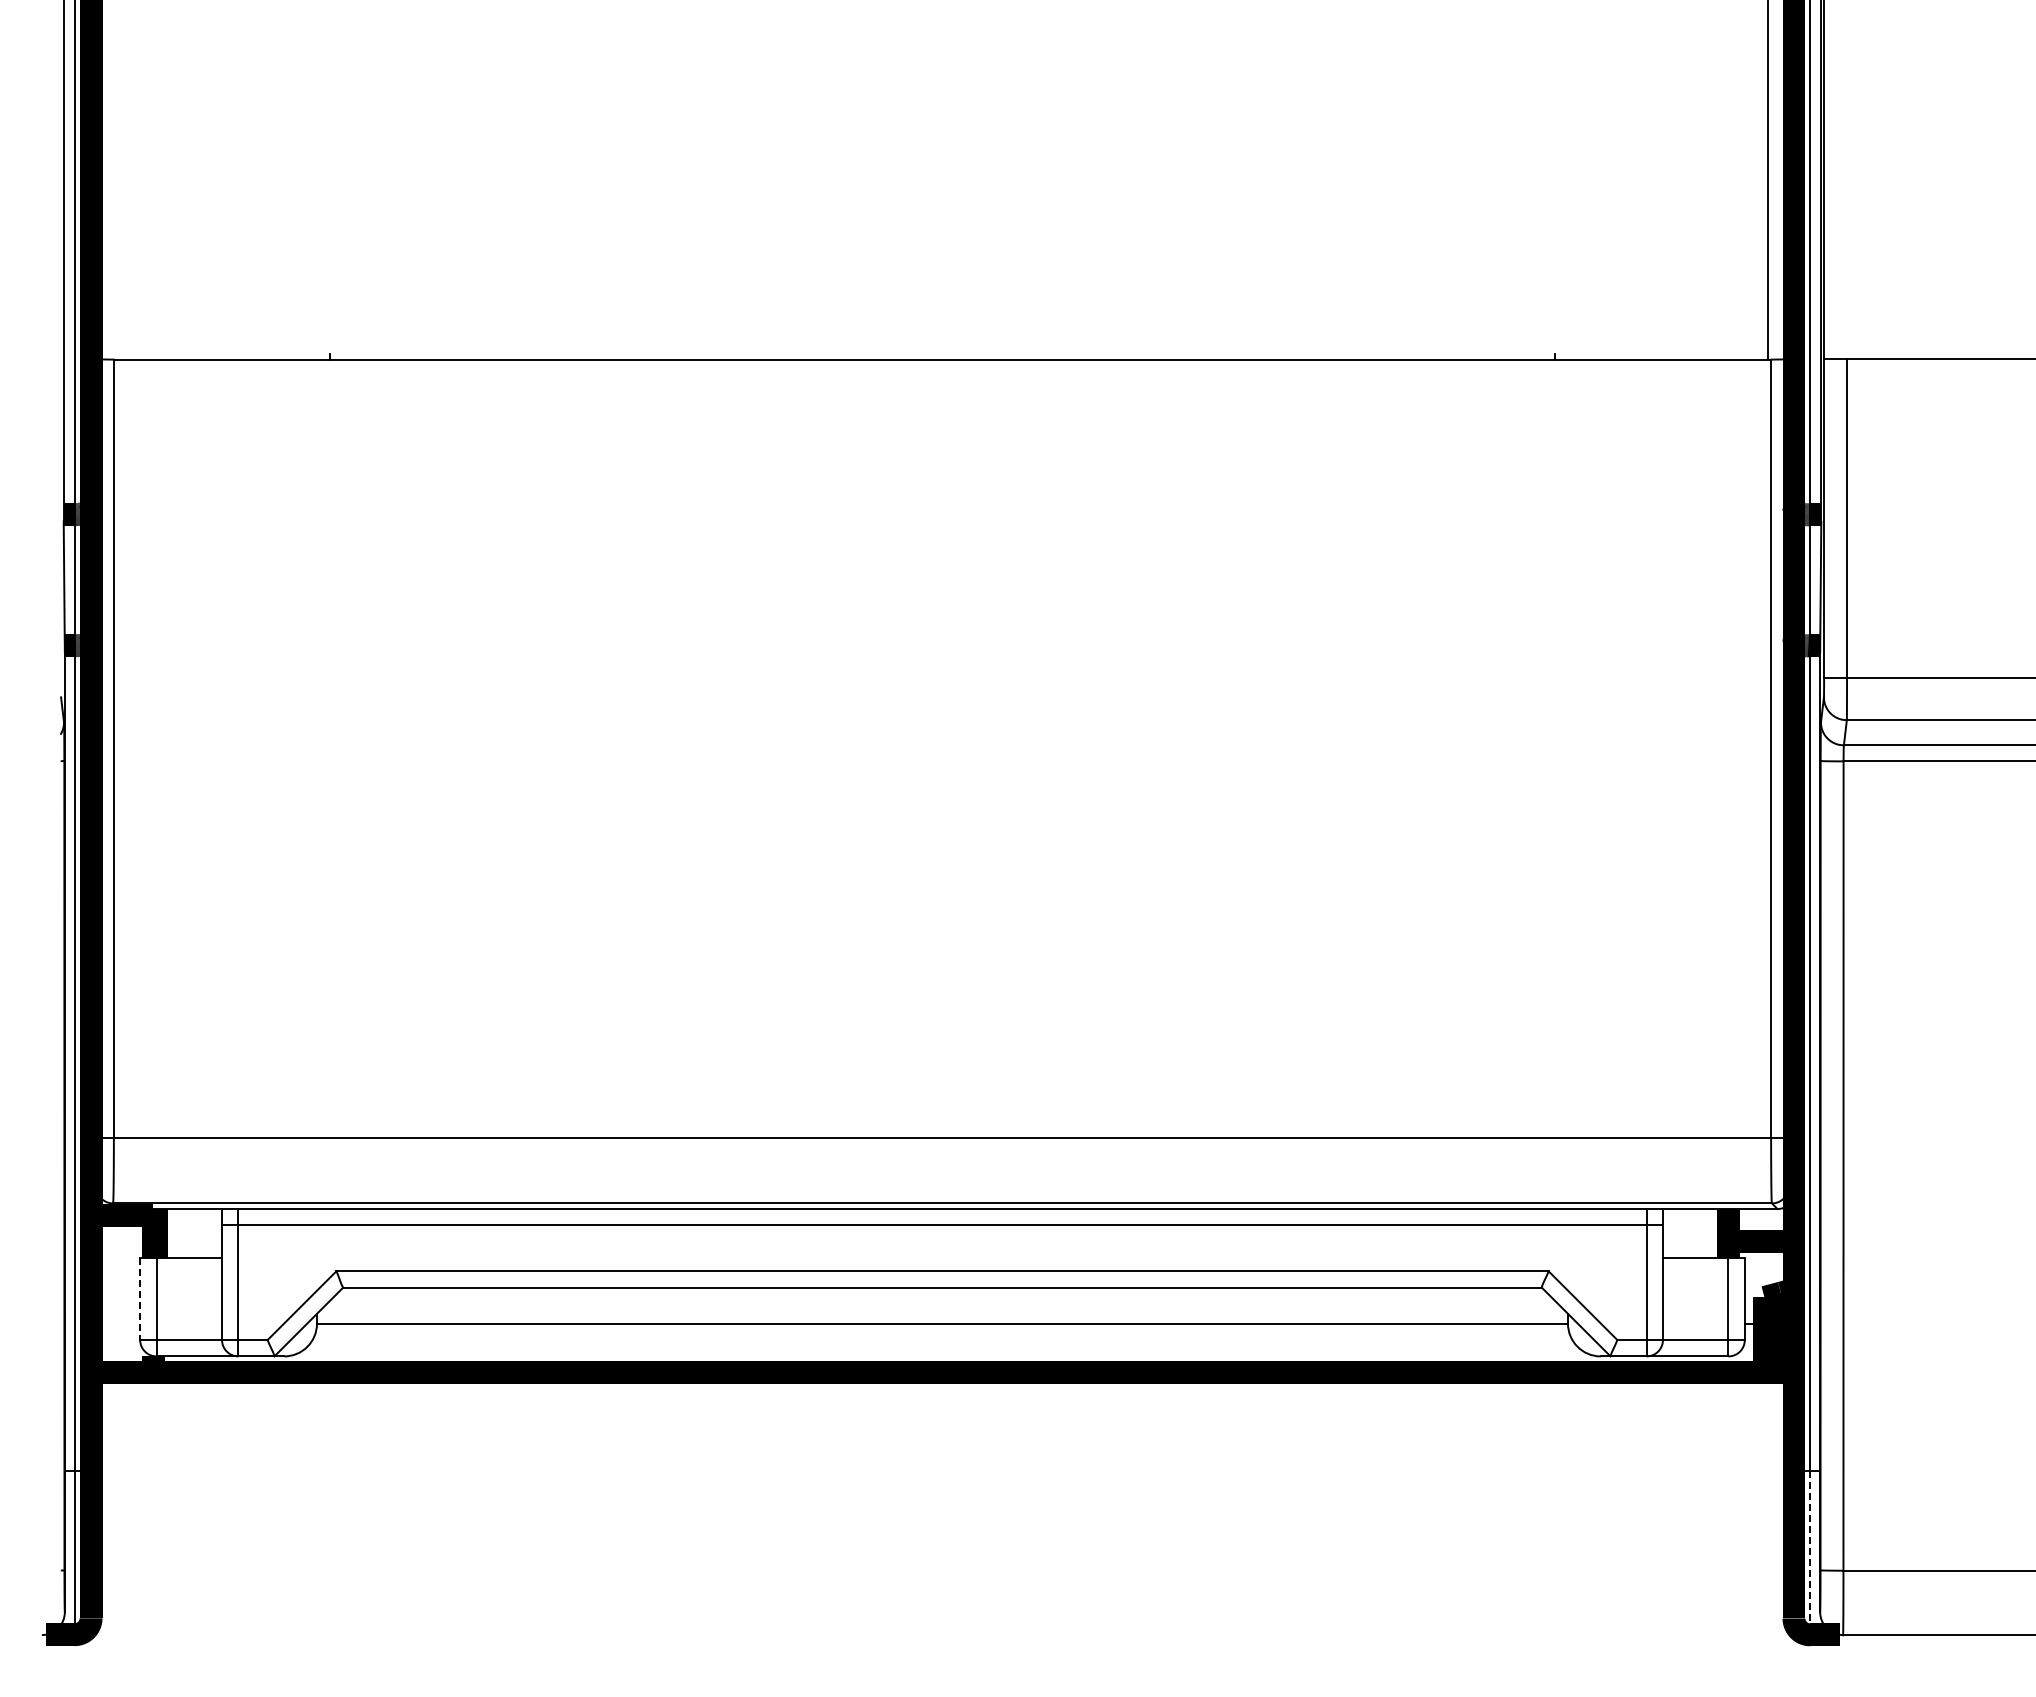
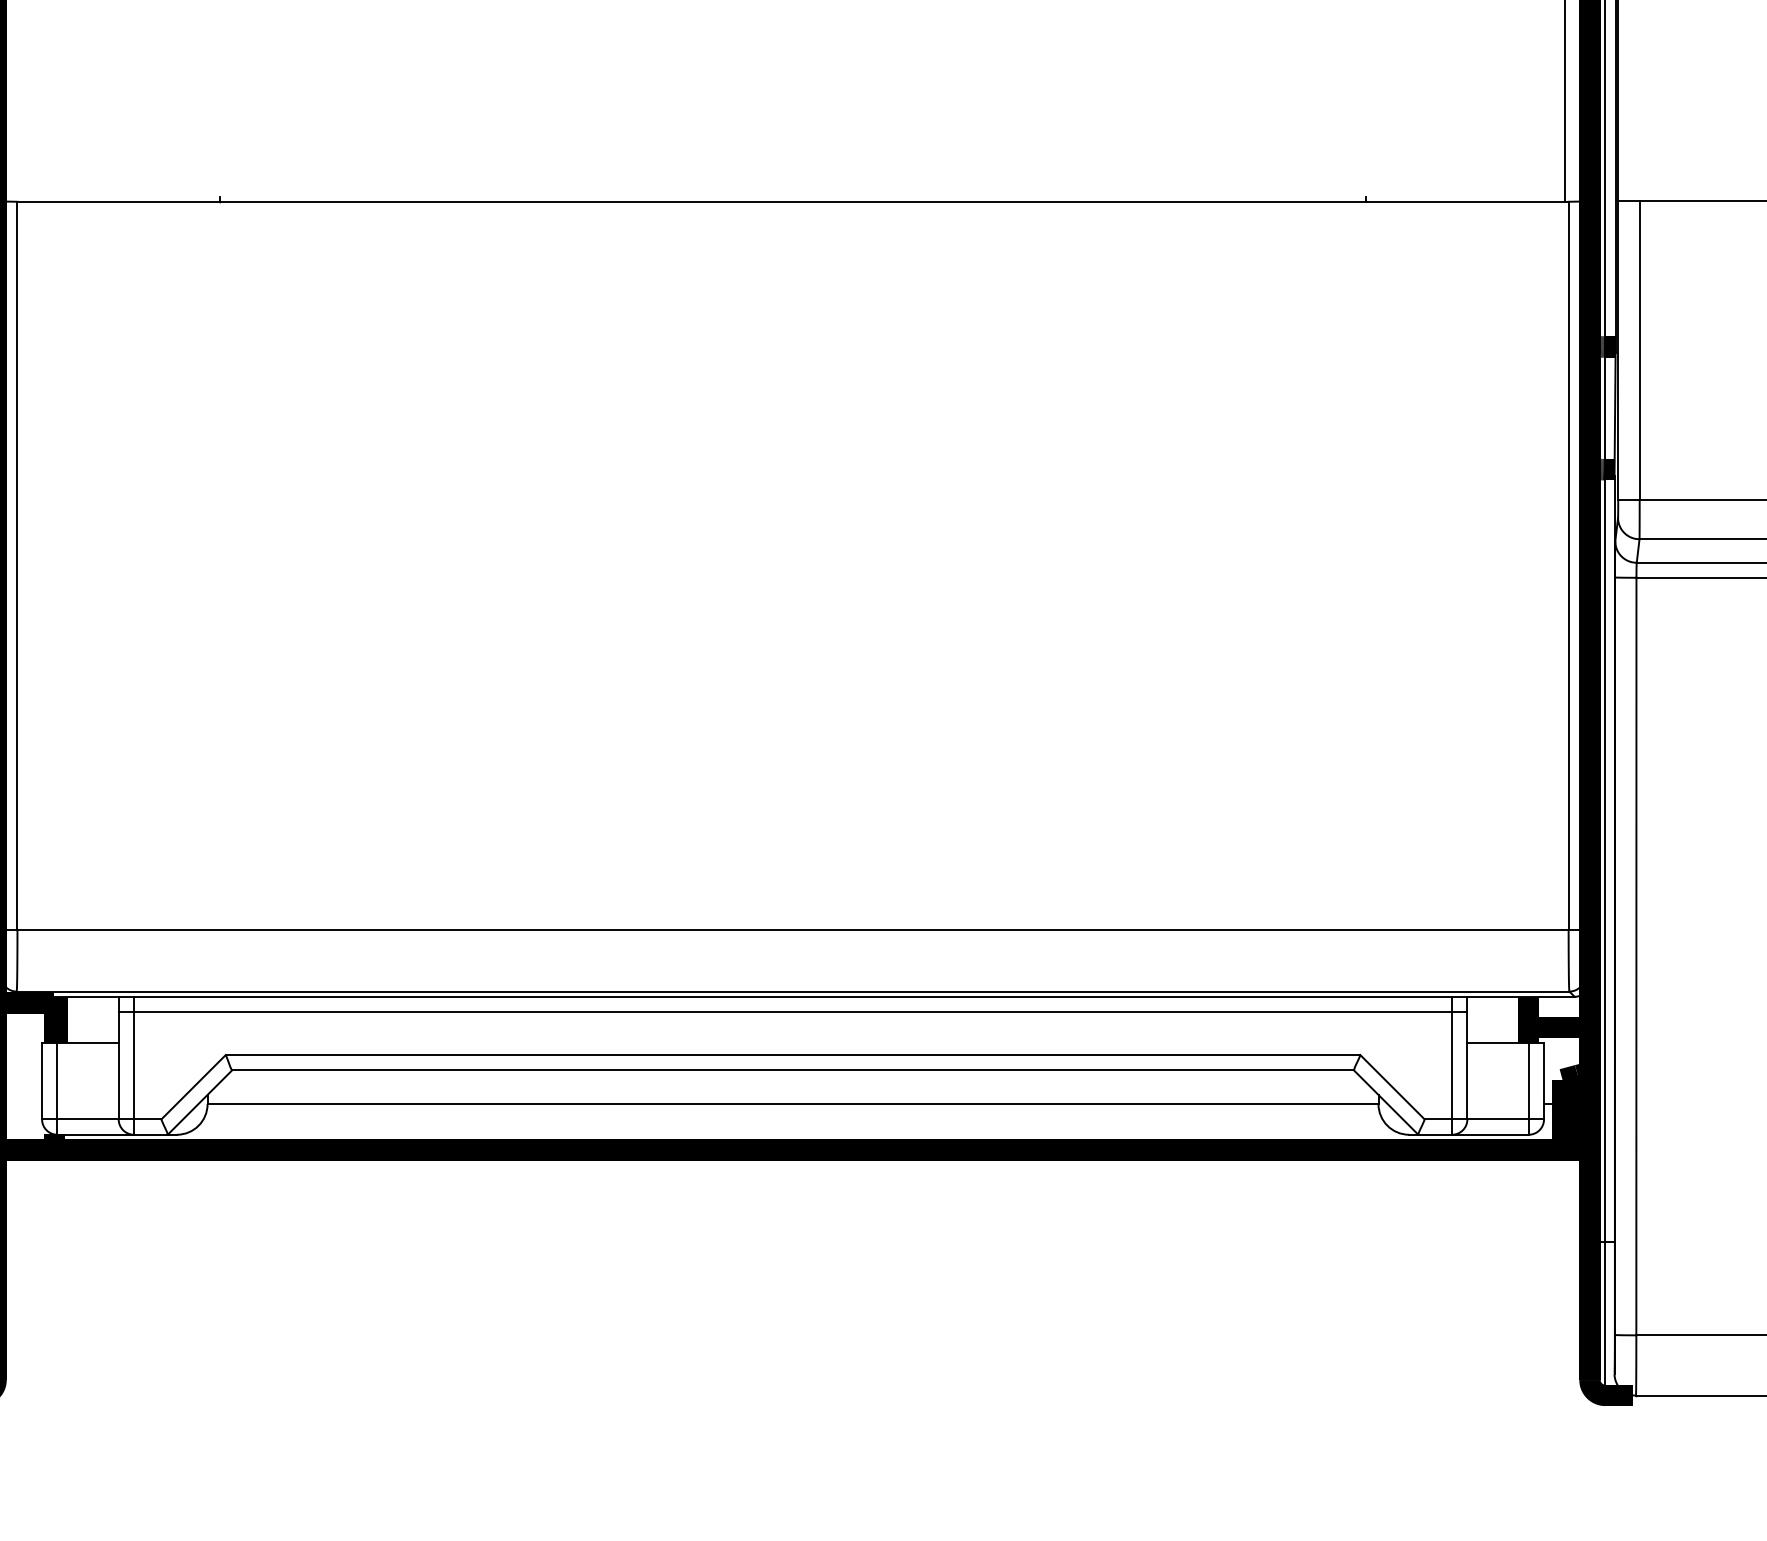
line: (140, 1299) -> (42, 1081), dashed -> solid
line: (1810, 1552) -> (1605, 1318), dashed -> solid

